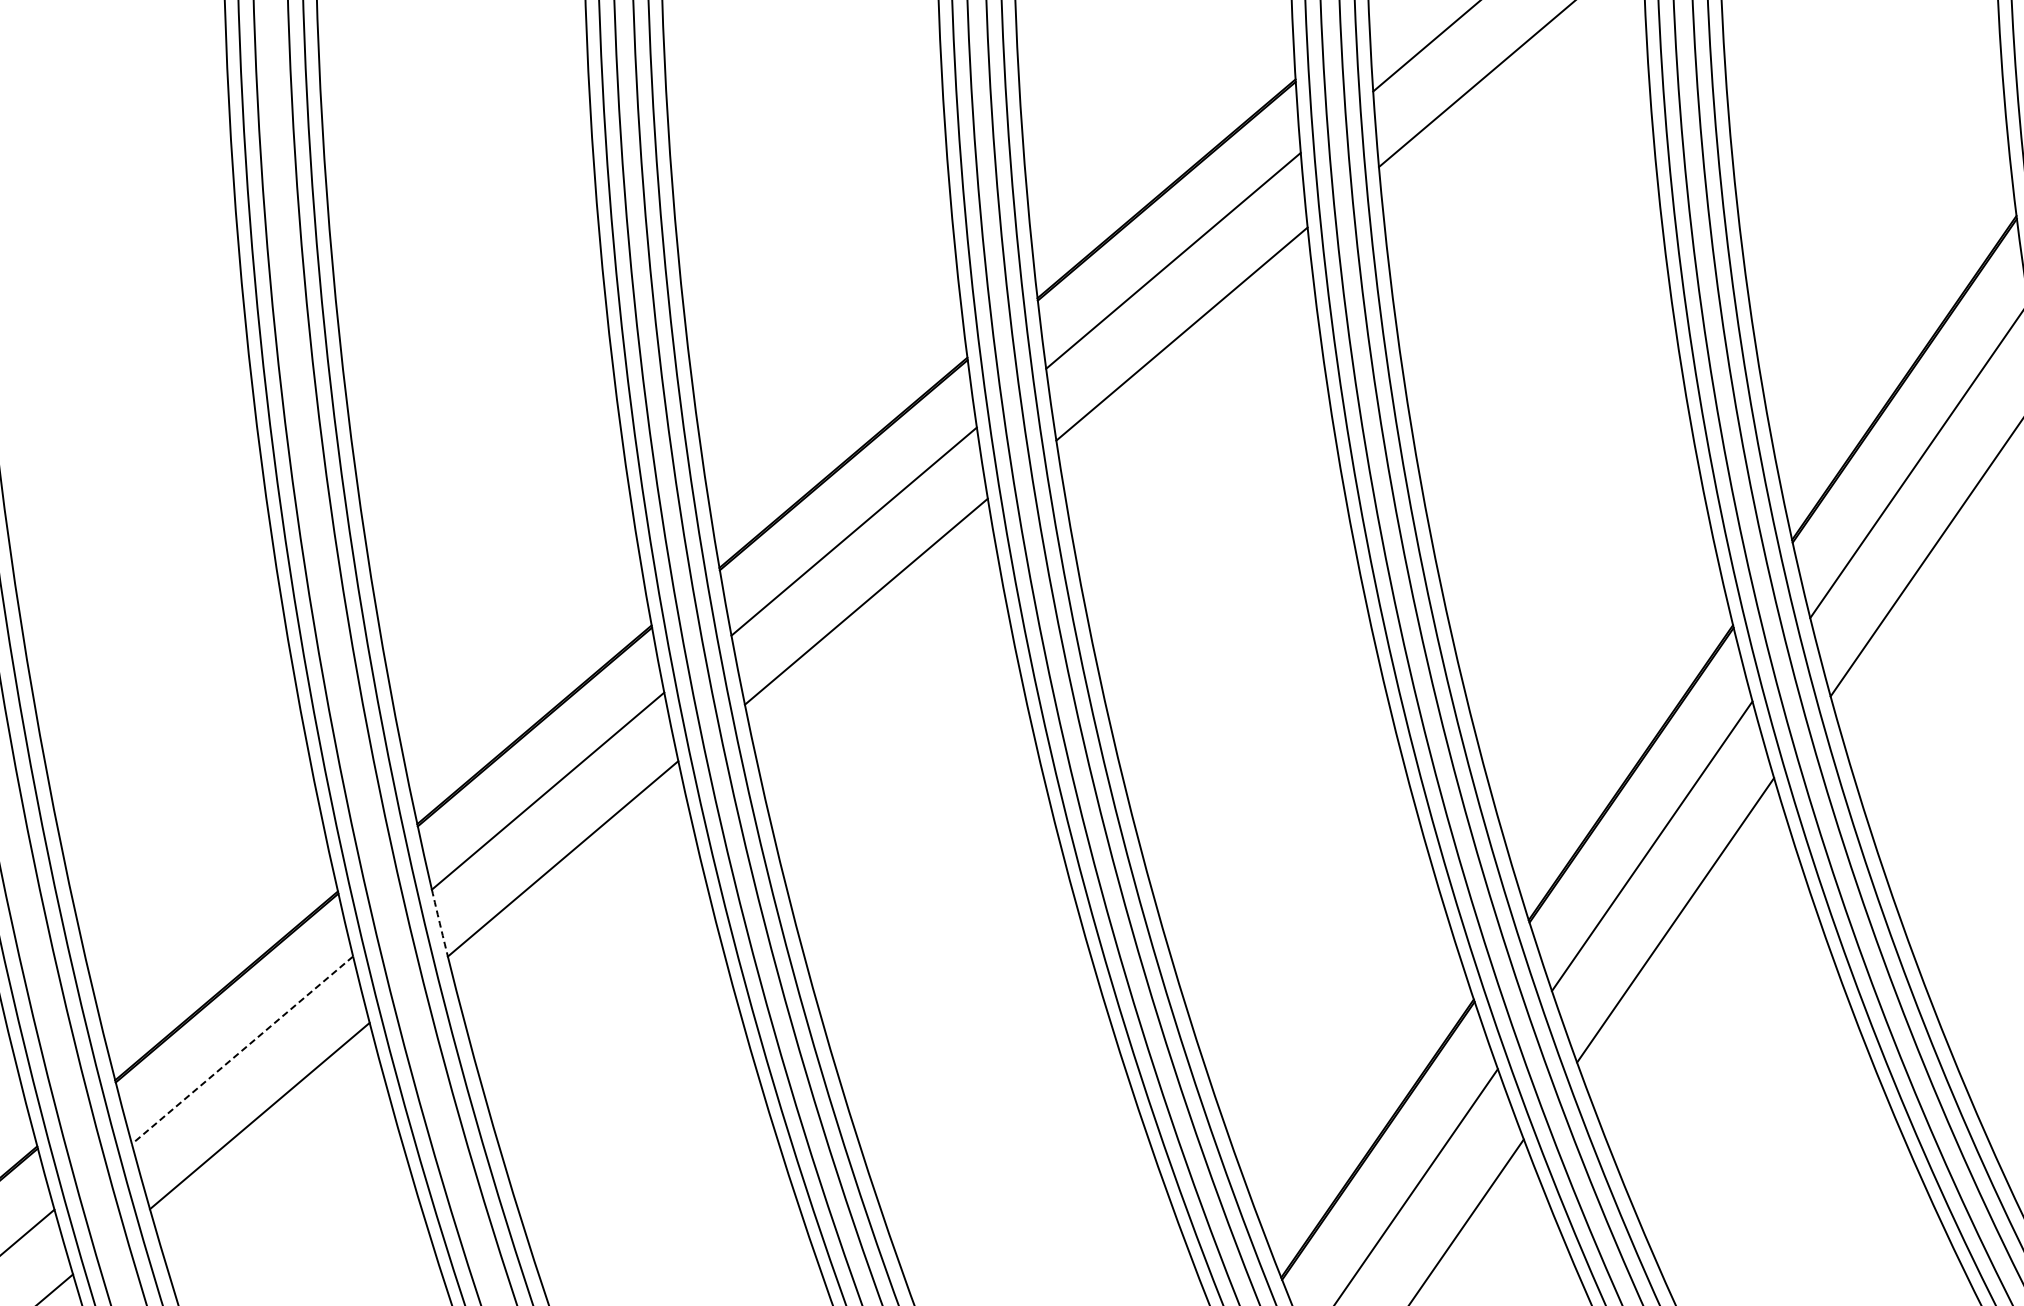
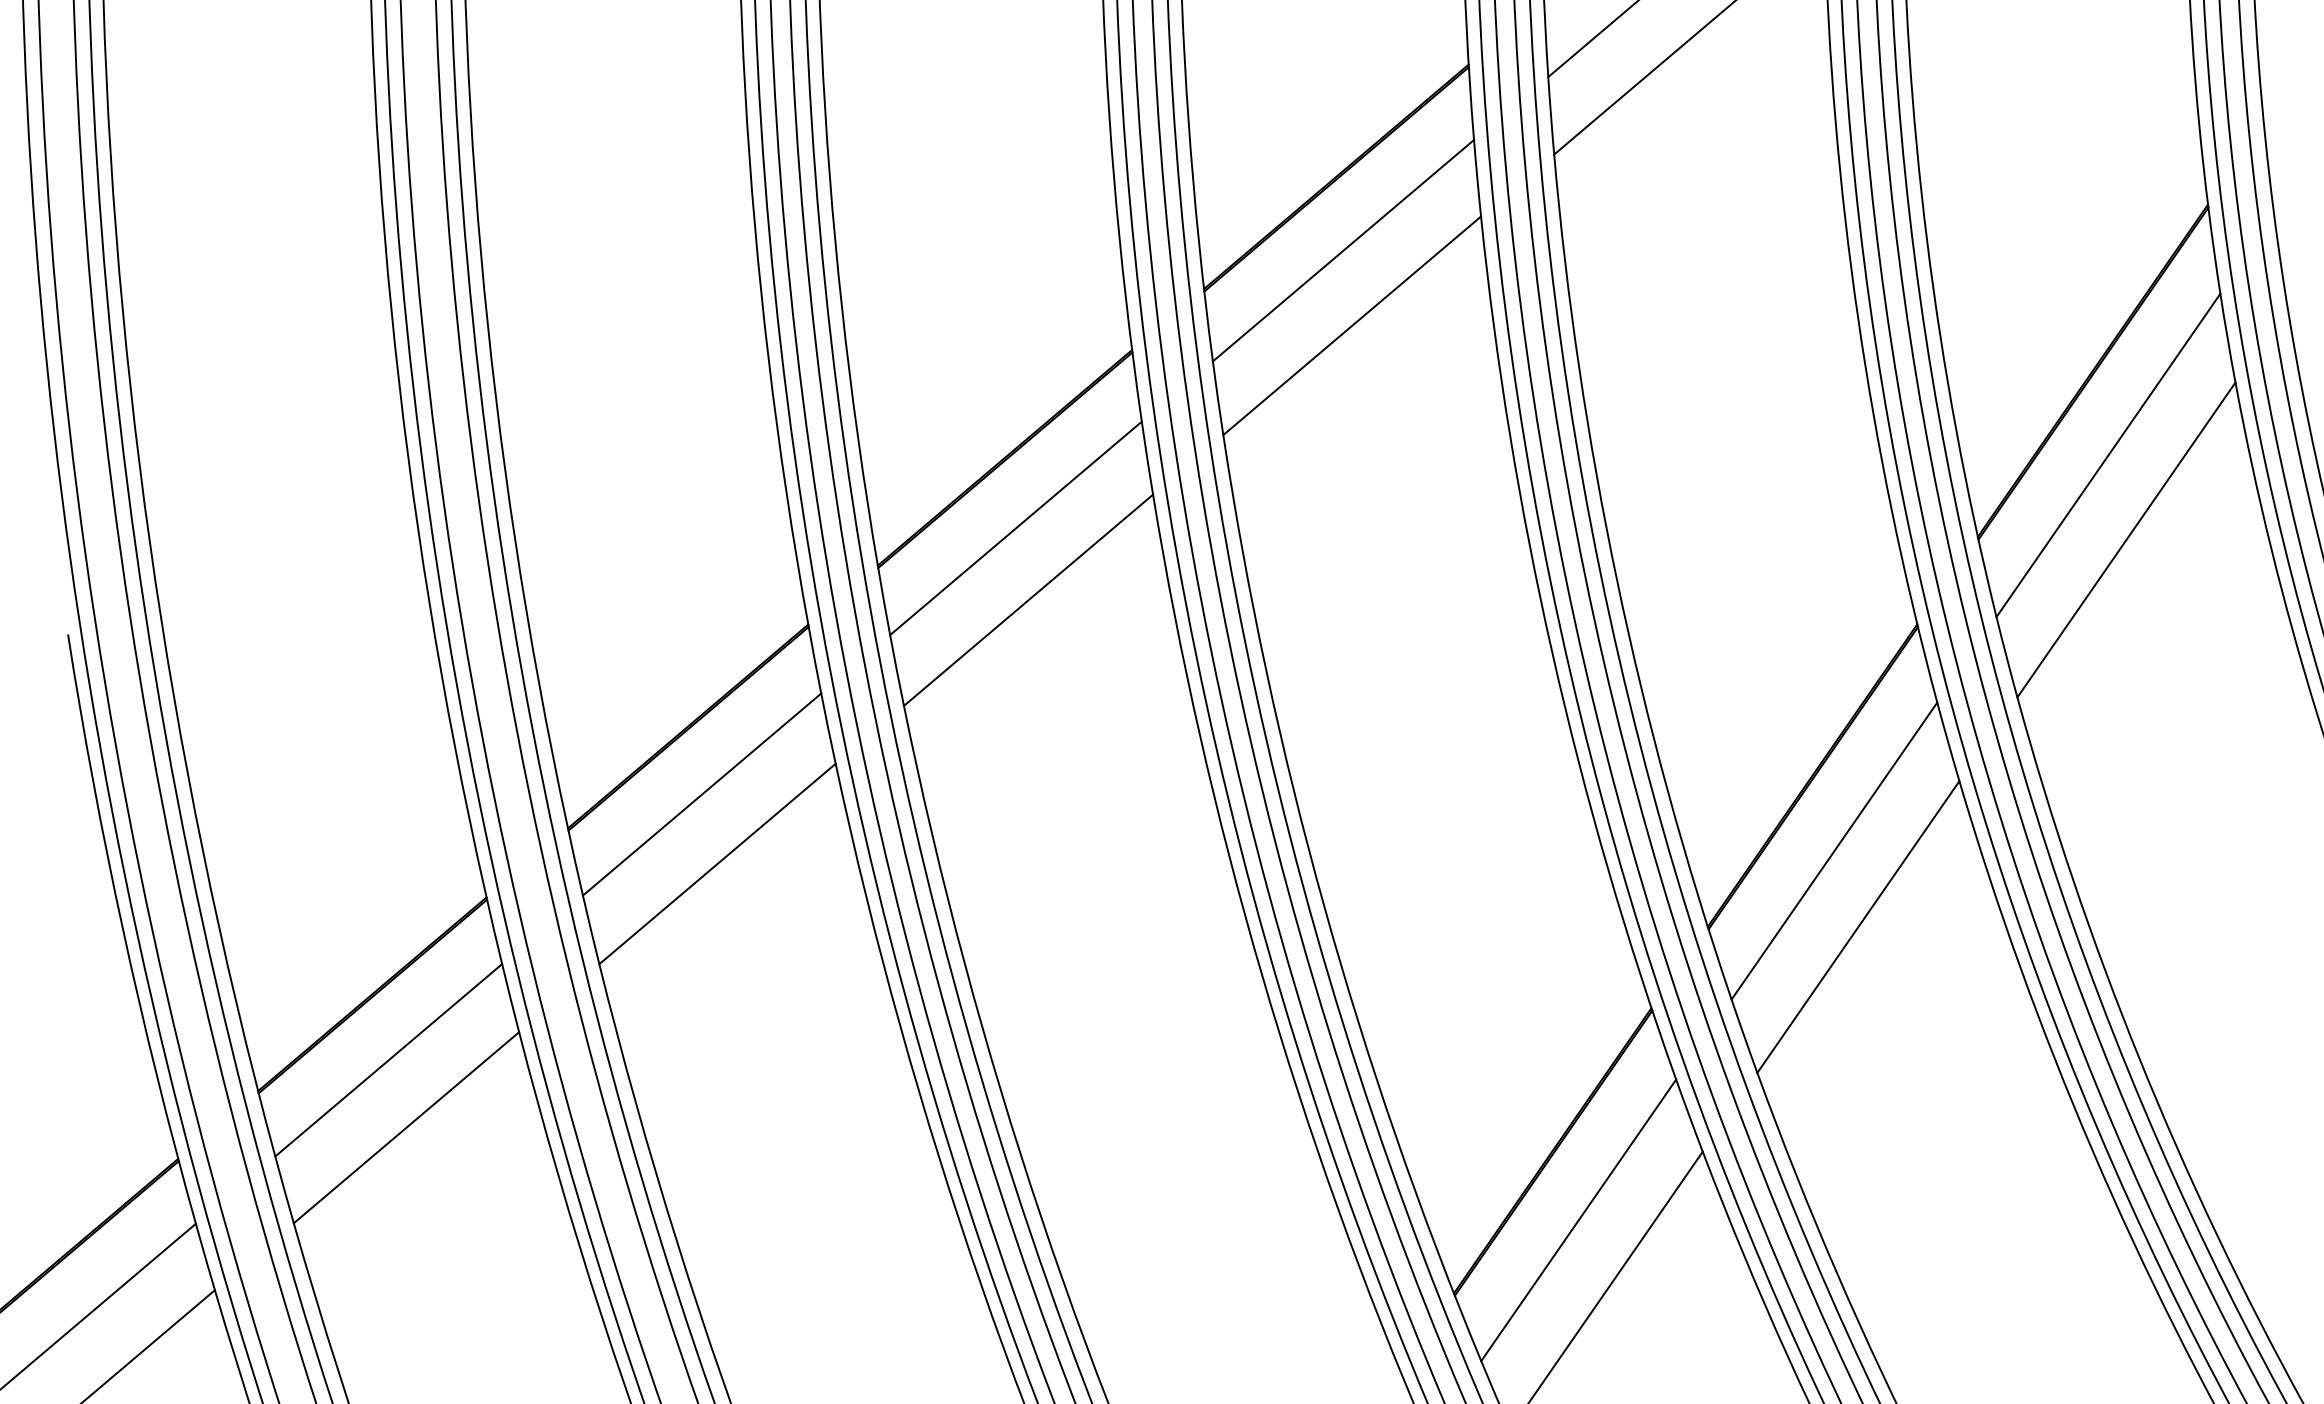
arc: (440, 922) -> (591, 929), dashed -> solid
line: (242, 1050) -> (388, 1060), dashed -> solid

